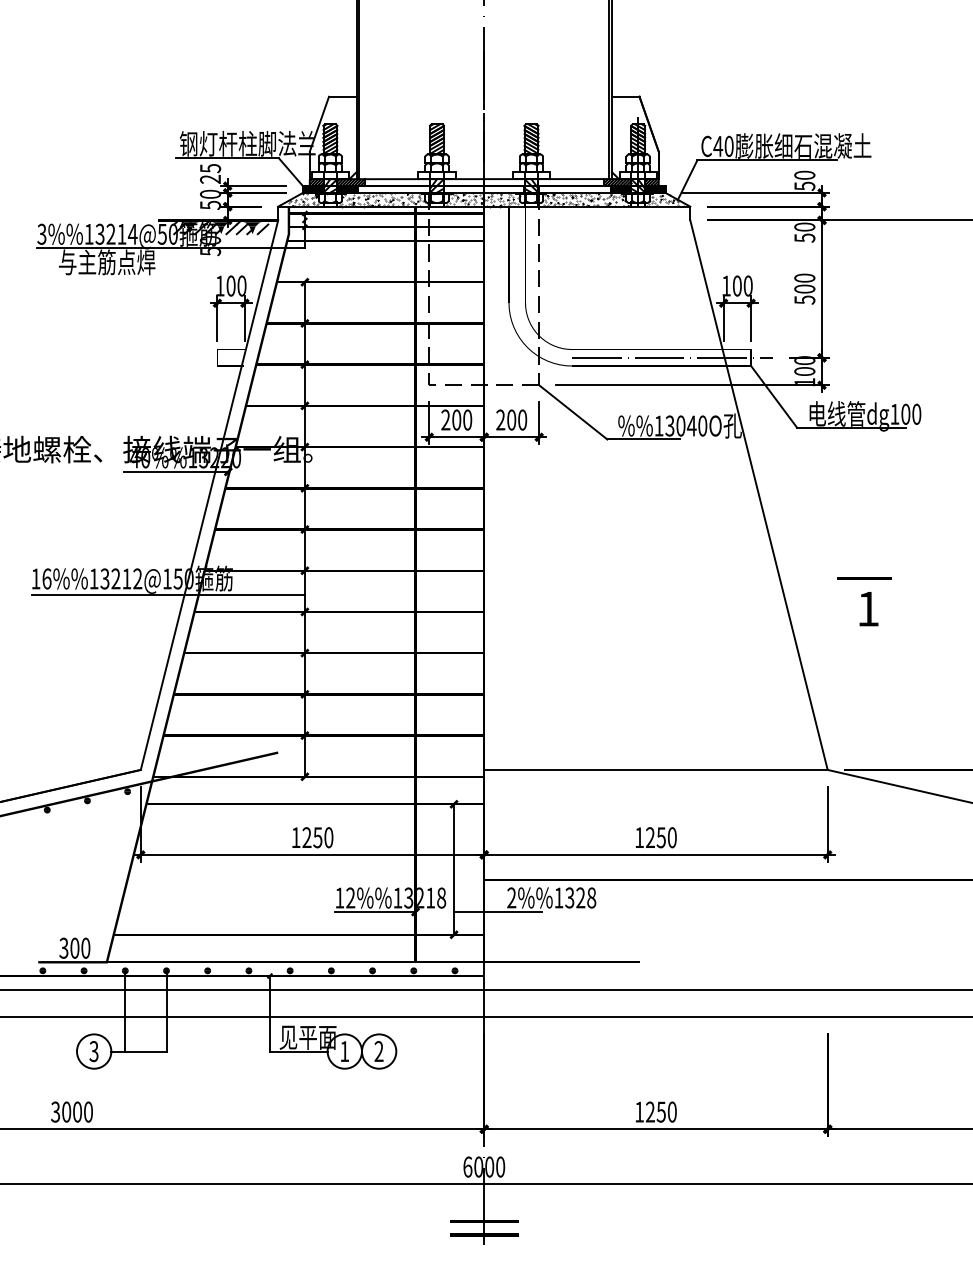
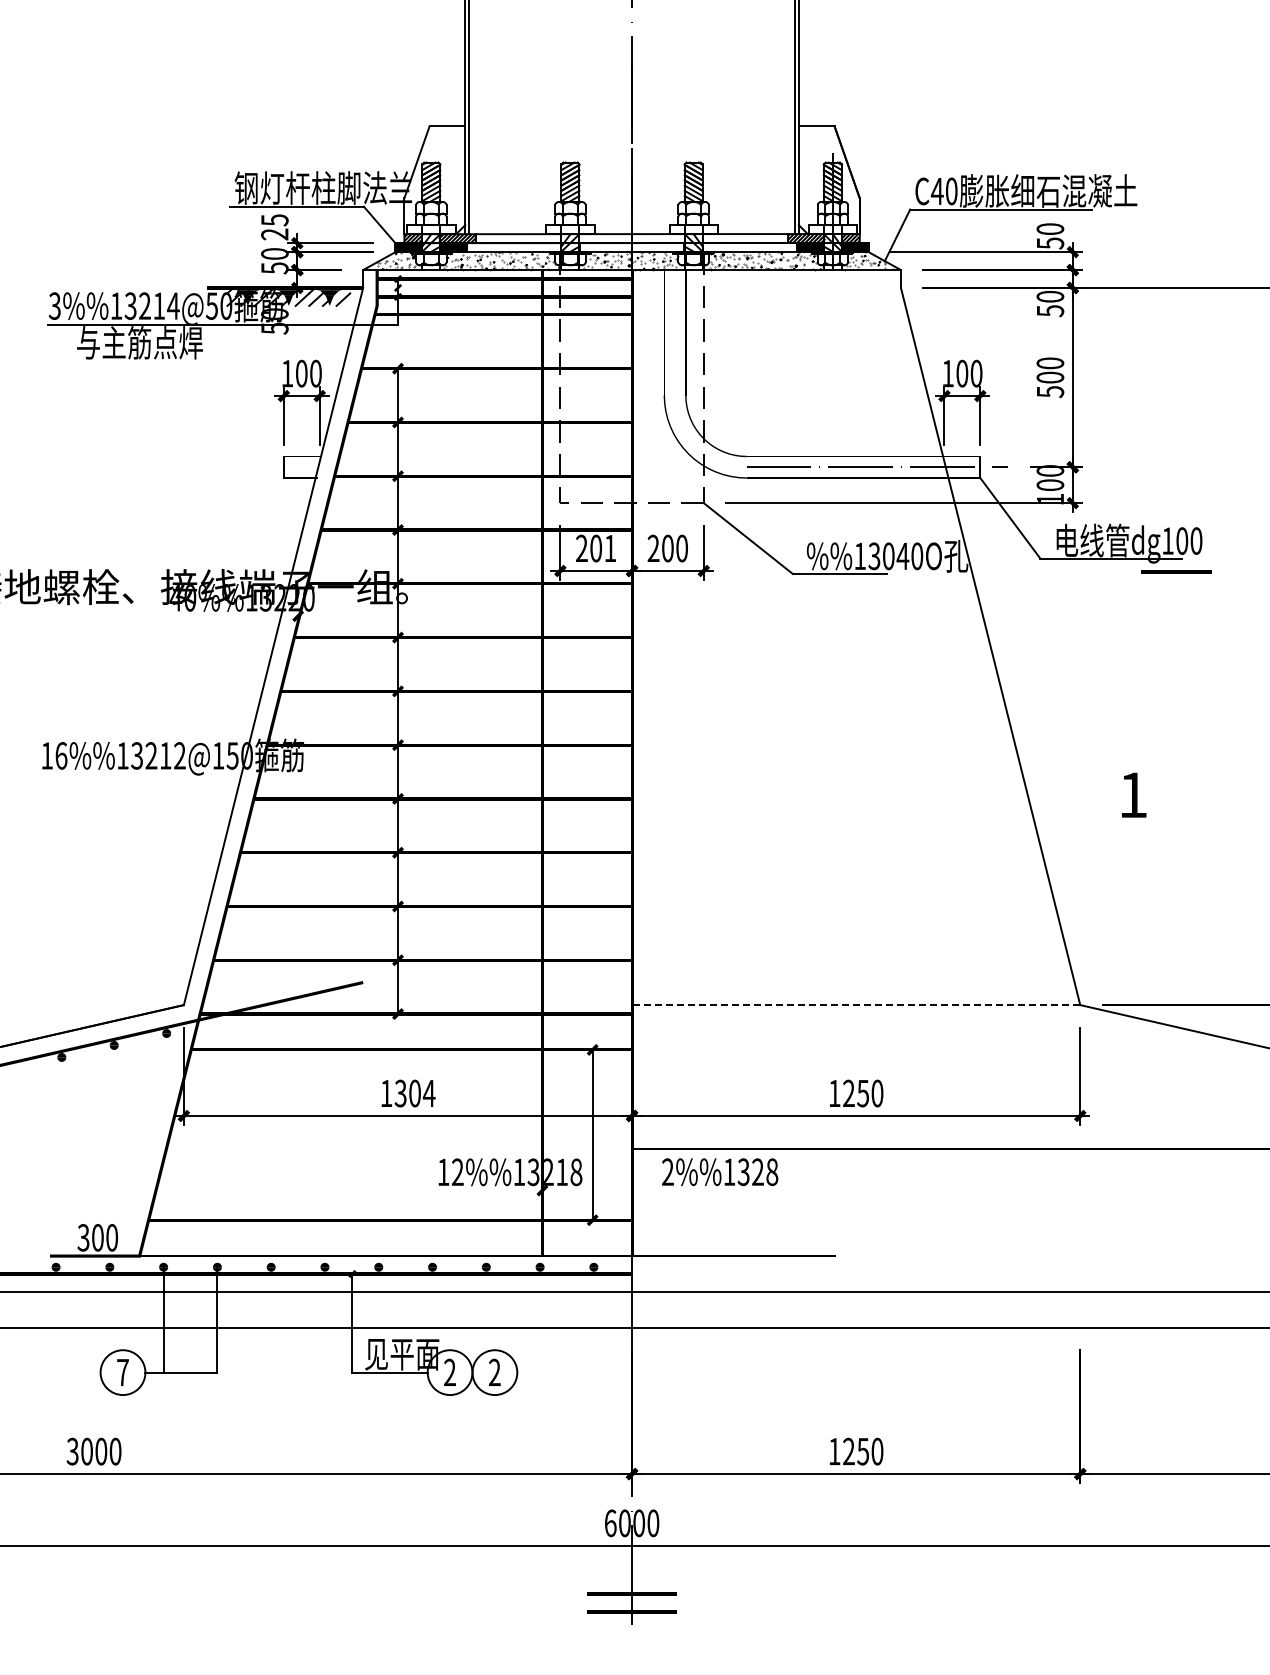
text: (467, 420) -> (610, 548), 200 -> 201
line: (175, 472) -> (229, 616), removed
line: (864, 577) -> (1176, 571), moved
line: (168, 594) -> (220, 776), removed
line: (655, 770) -> (855, 1005), solid -> dashed
text: (317, 837) -> (414, 1093), 1250 -> 1304
line: (375, 912) -> (489, 1190), removed
line: (498, 912) -> (650, 1190), removed
text: (344, 1050) -> (449, 1371), 1 -> 2
text: (93, 1051) -> (122, 1372), 3 -> 7

